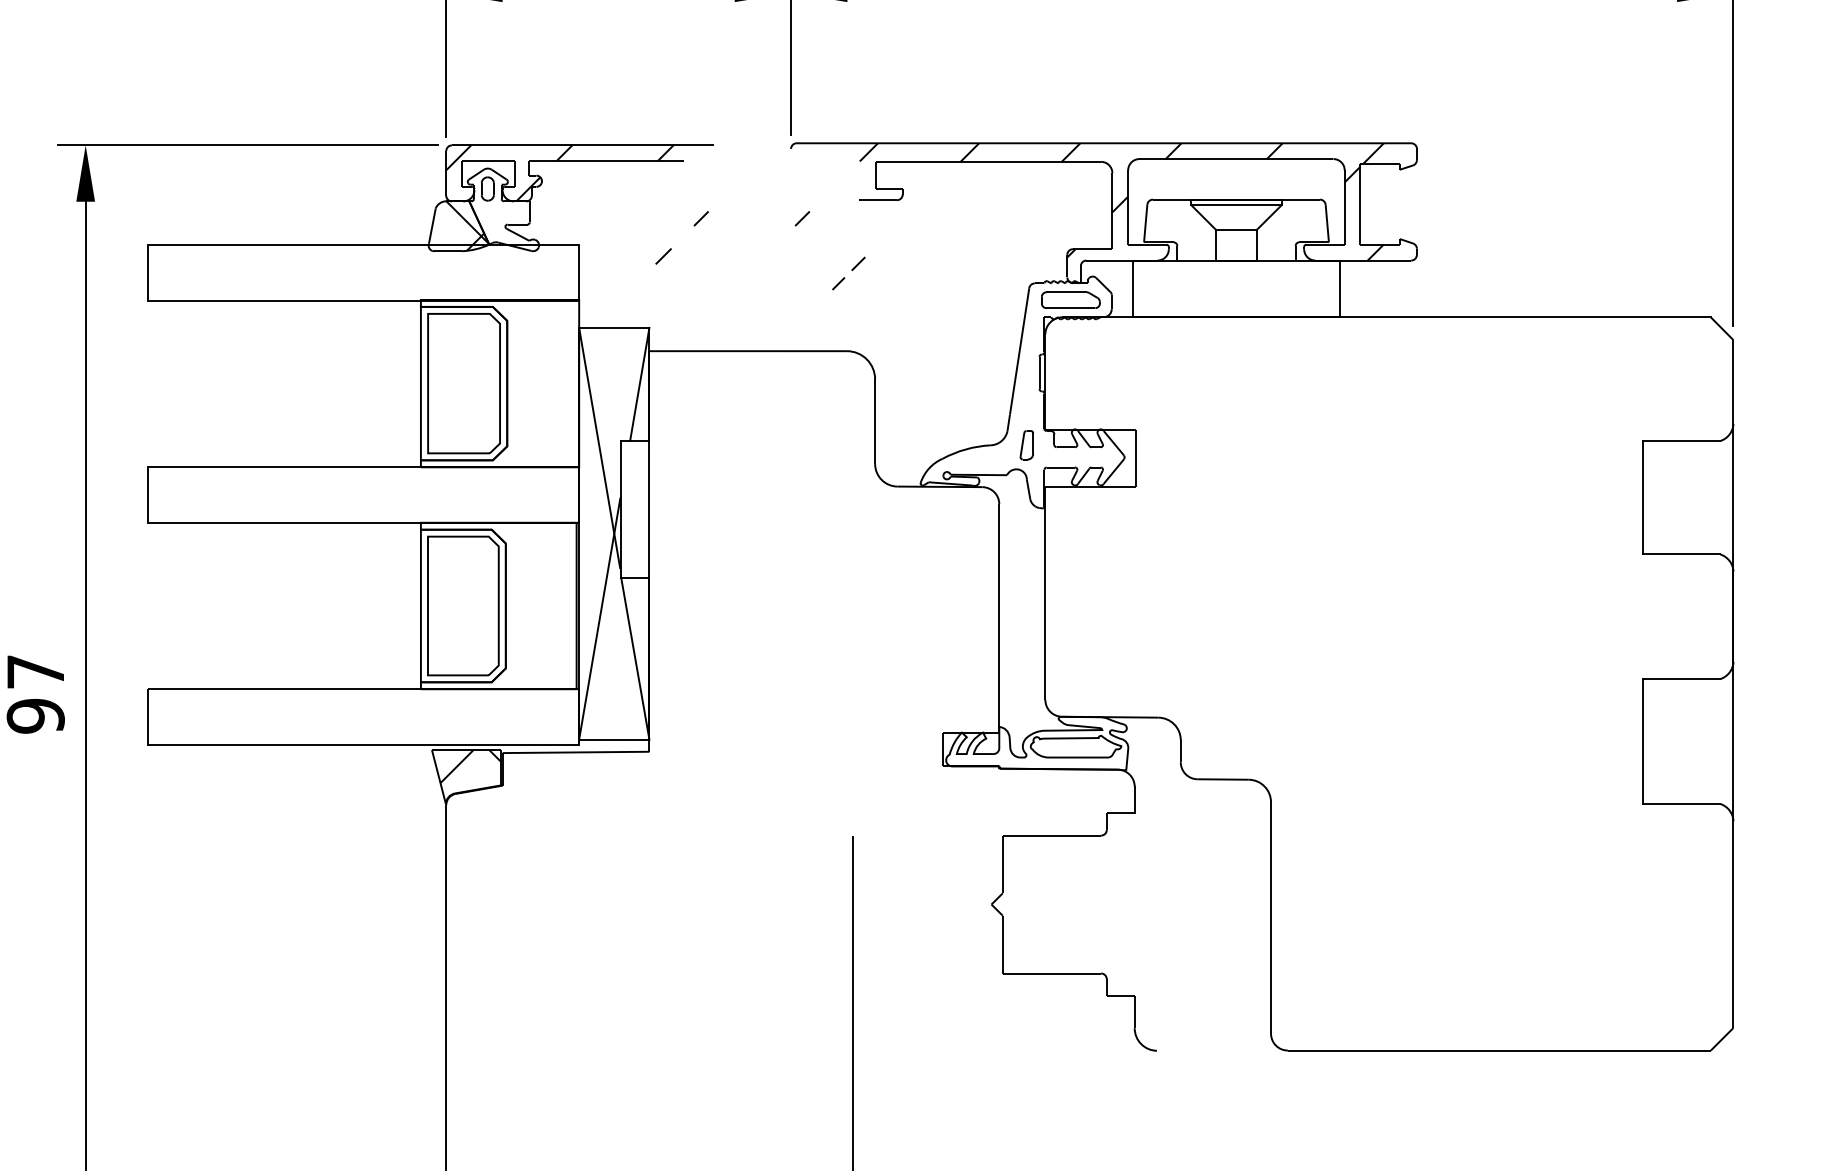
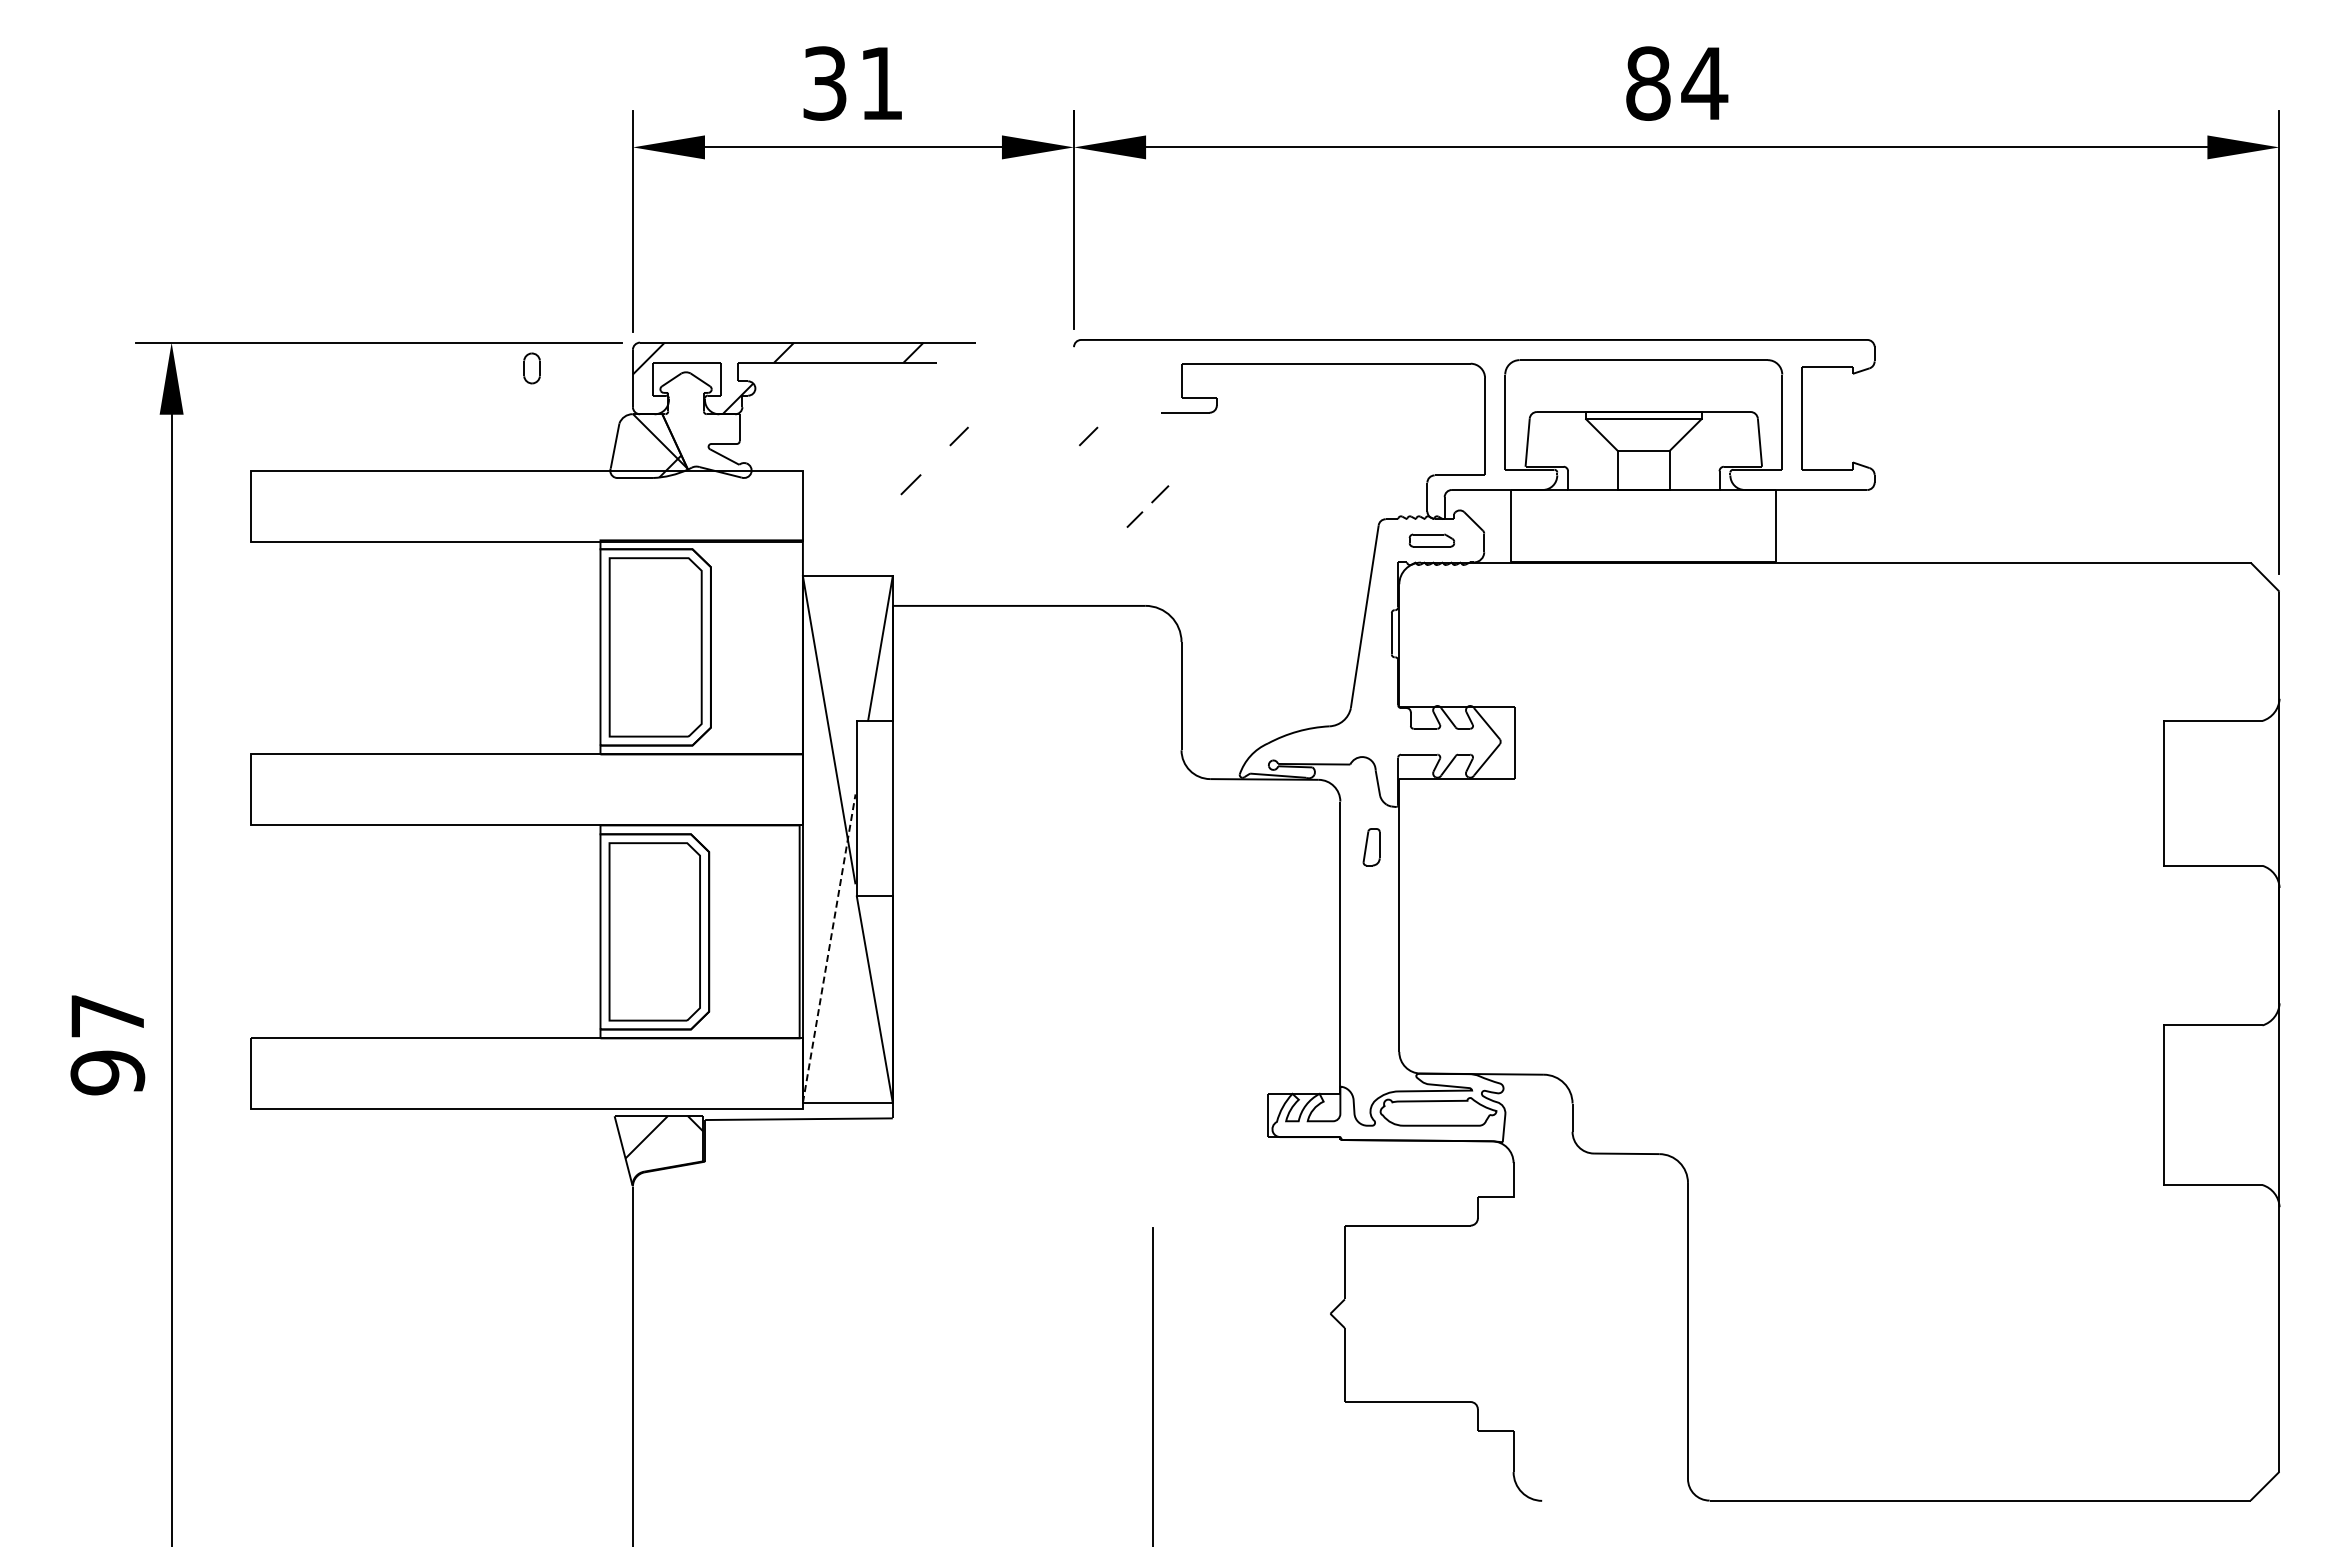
part: (487, 189) -> (531, 368), moved
hatch: (1121, 201) -> (1496, 414), removed
part: (1070, 300) -> (1431, 540), size x0.6
part: (1026, 445) -> (1371, 847), moved
line: (599, 618) -> (829, 948), solid -> dashed

